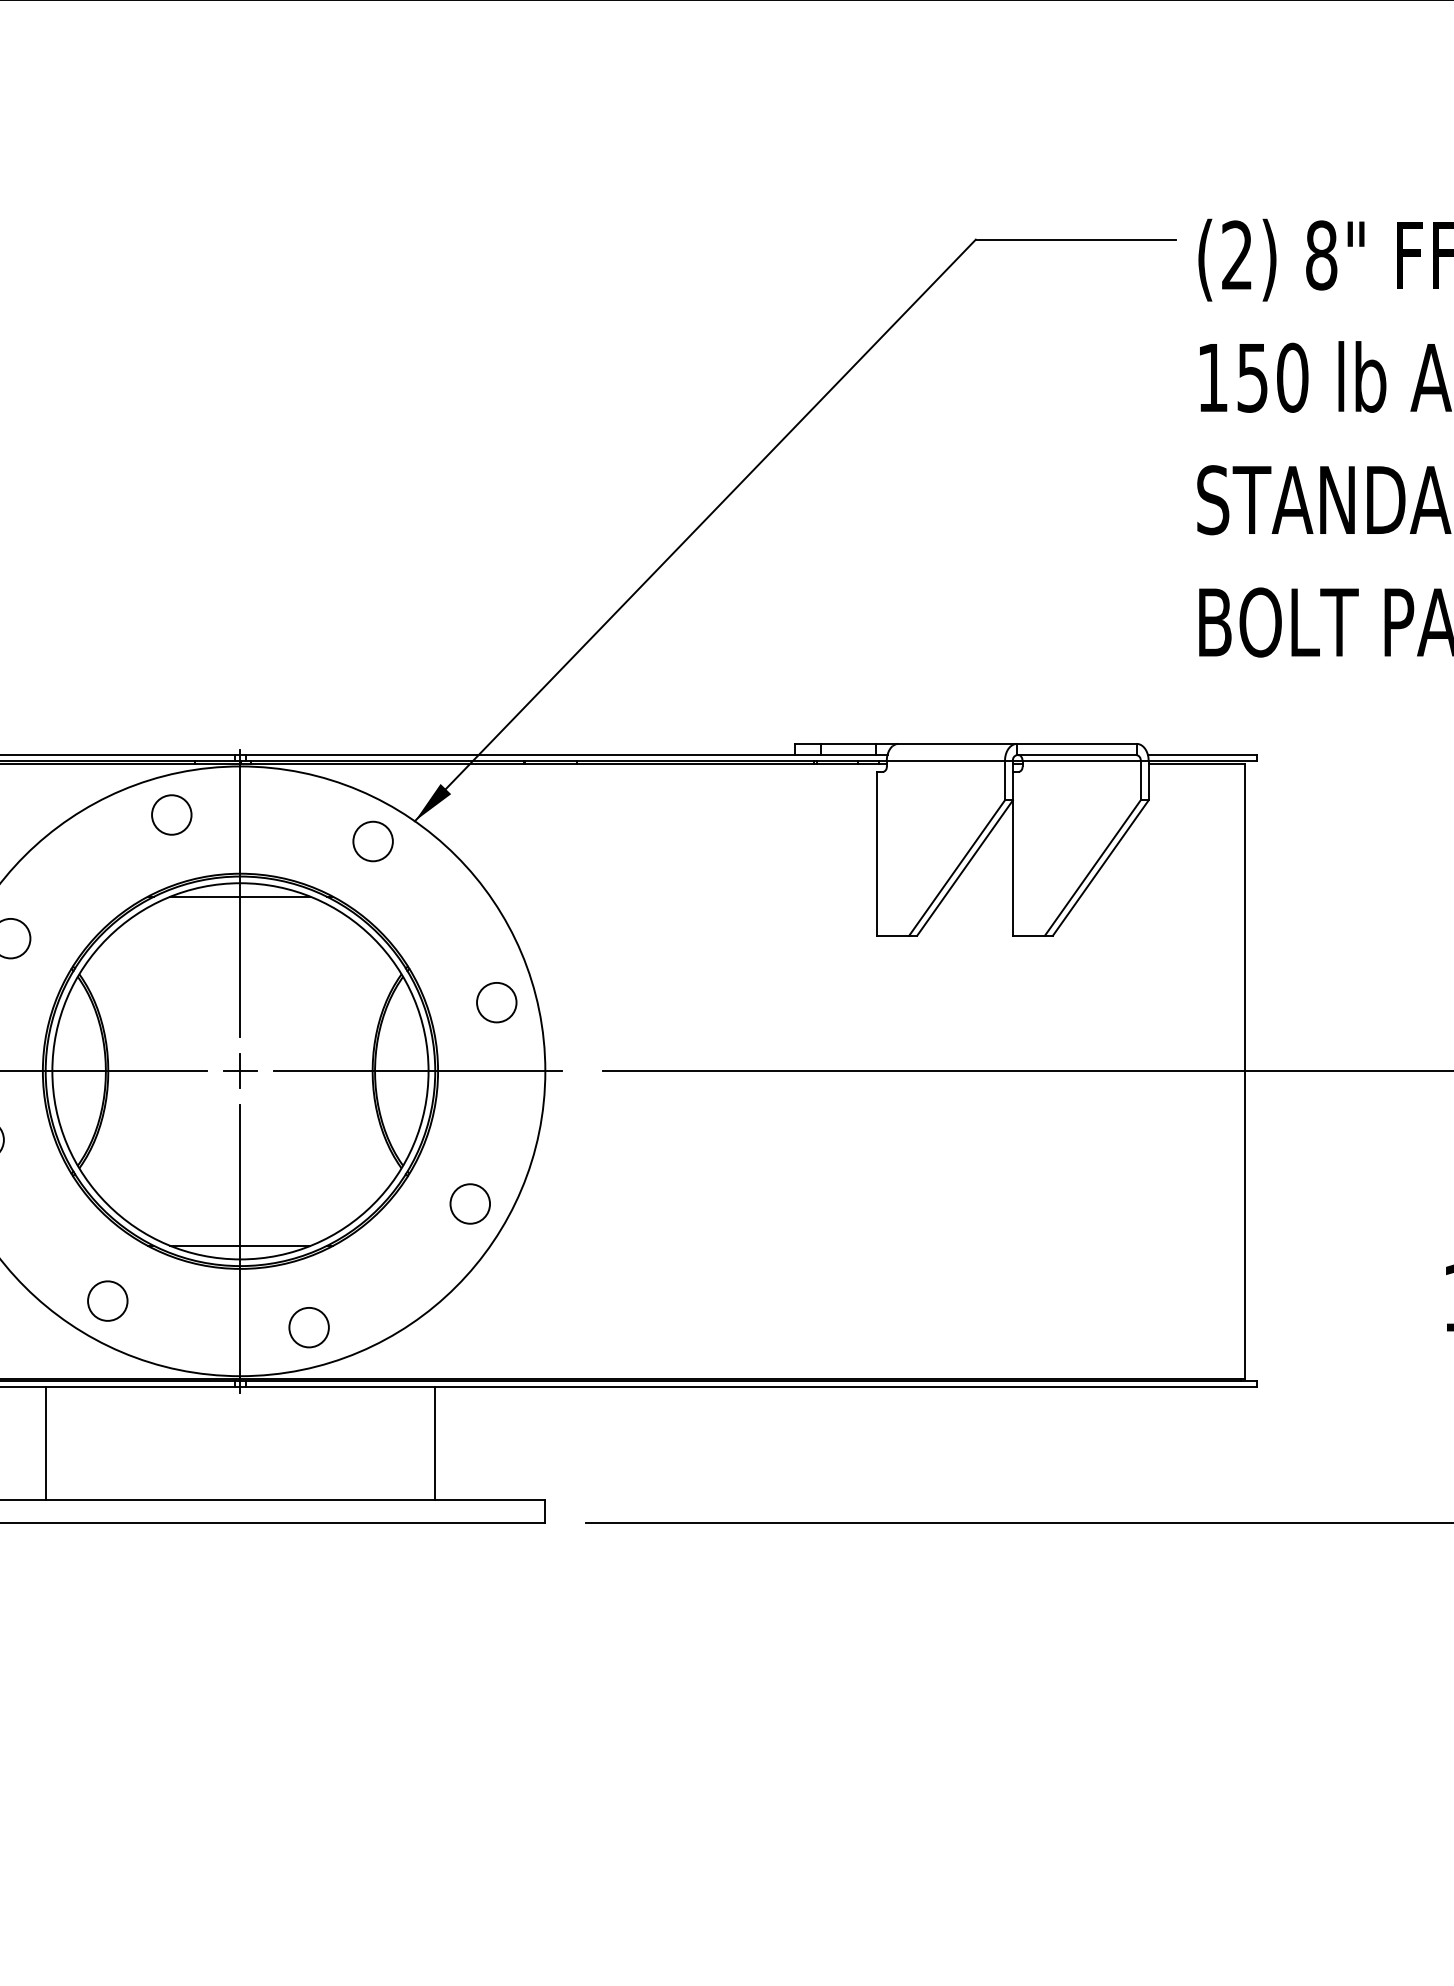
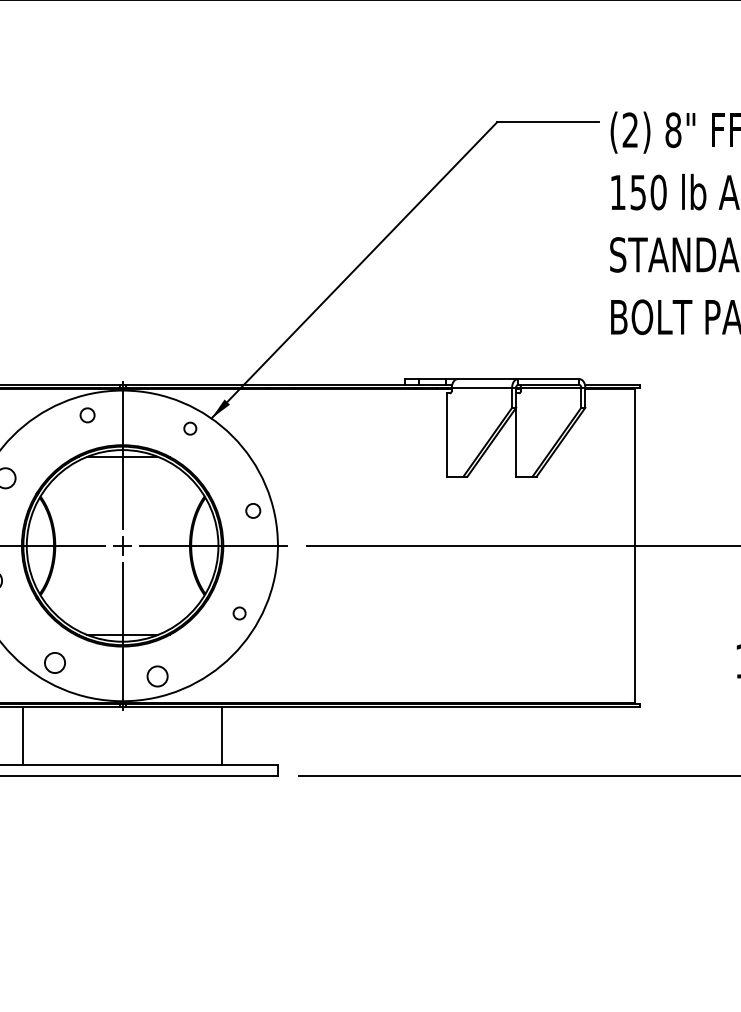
circle: (171, 815) -> (87, 415), size x0.7
circle: (373, 840) -> (190, 428), size x0.6
circle: (497, 1001) -> (253, 510), size x0.7
circle: (469, 1204) -> (239, 613), size x0.6

